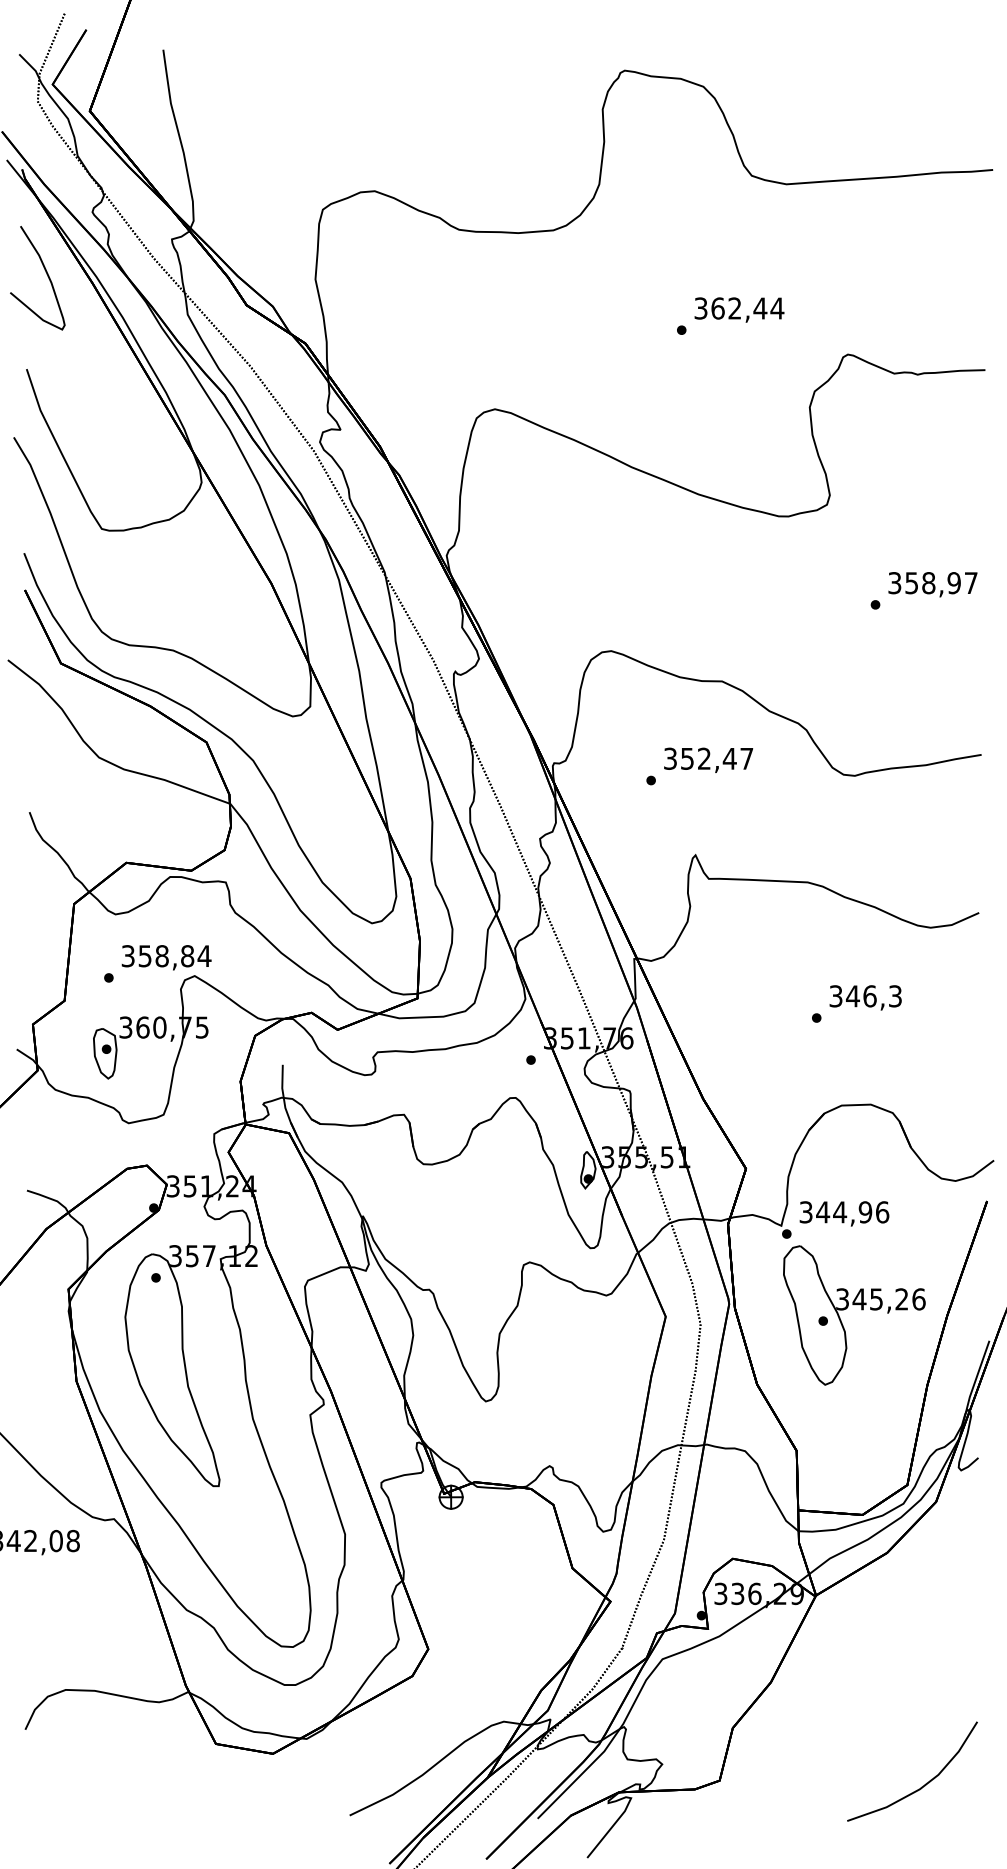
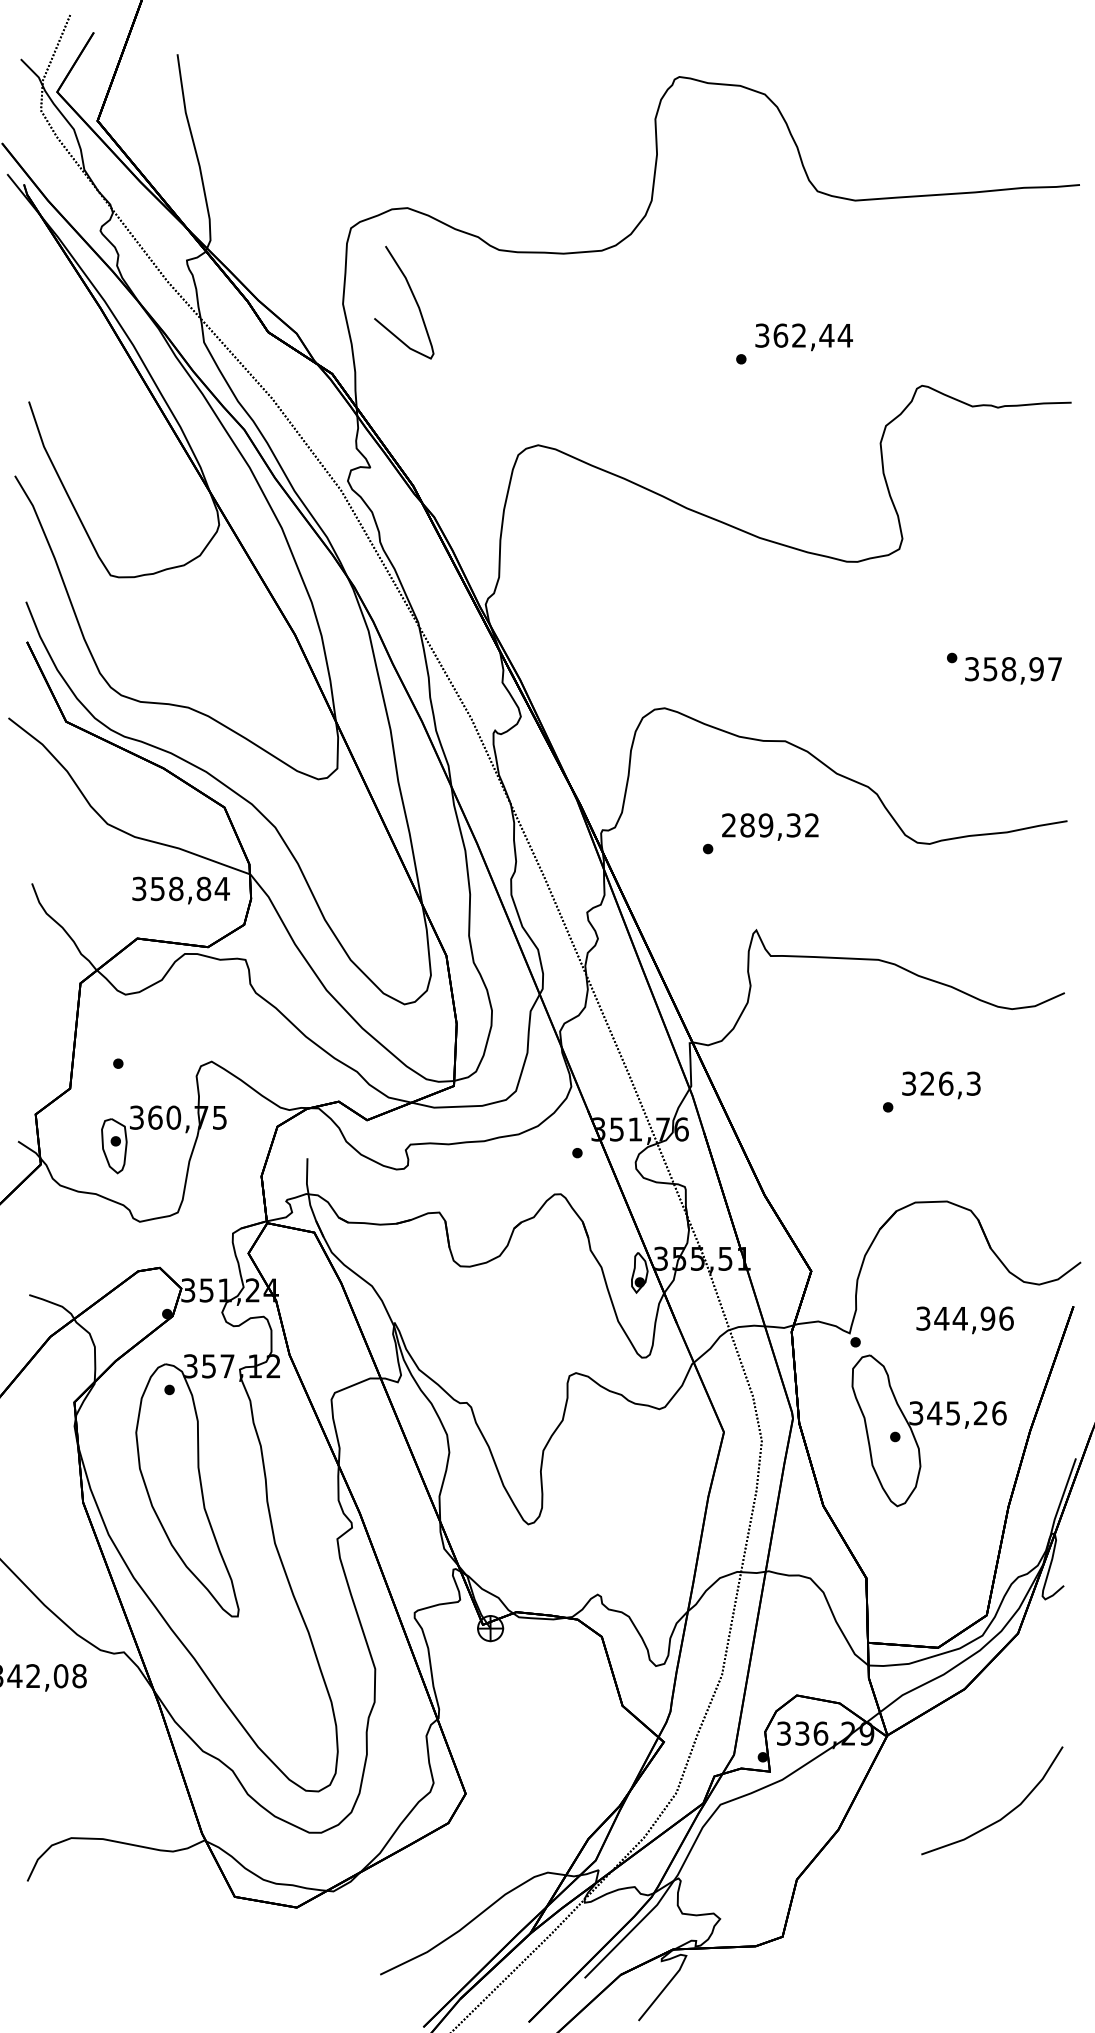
curve: (46, 274) -> (413, 298), moved
text: (932, 584) -> (1012, 670), moved
text: (708, 758) -> (770, 825), 352,47 -> 289,32
text: (166, 957) -> (180, 890), moved
text: (852, 996) -> (927, 1083), 346,3 -> 326,3
text: (844, 1213) -> (965, 1319), moved
curve: (921, 1786) -> (1002, 1816), moved

